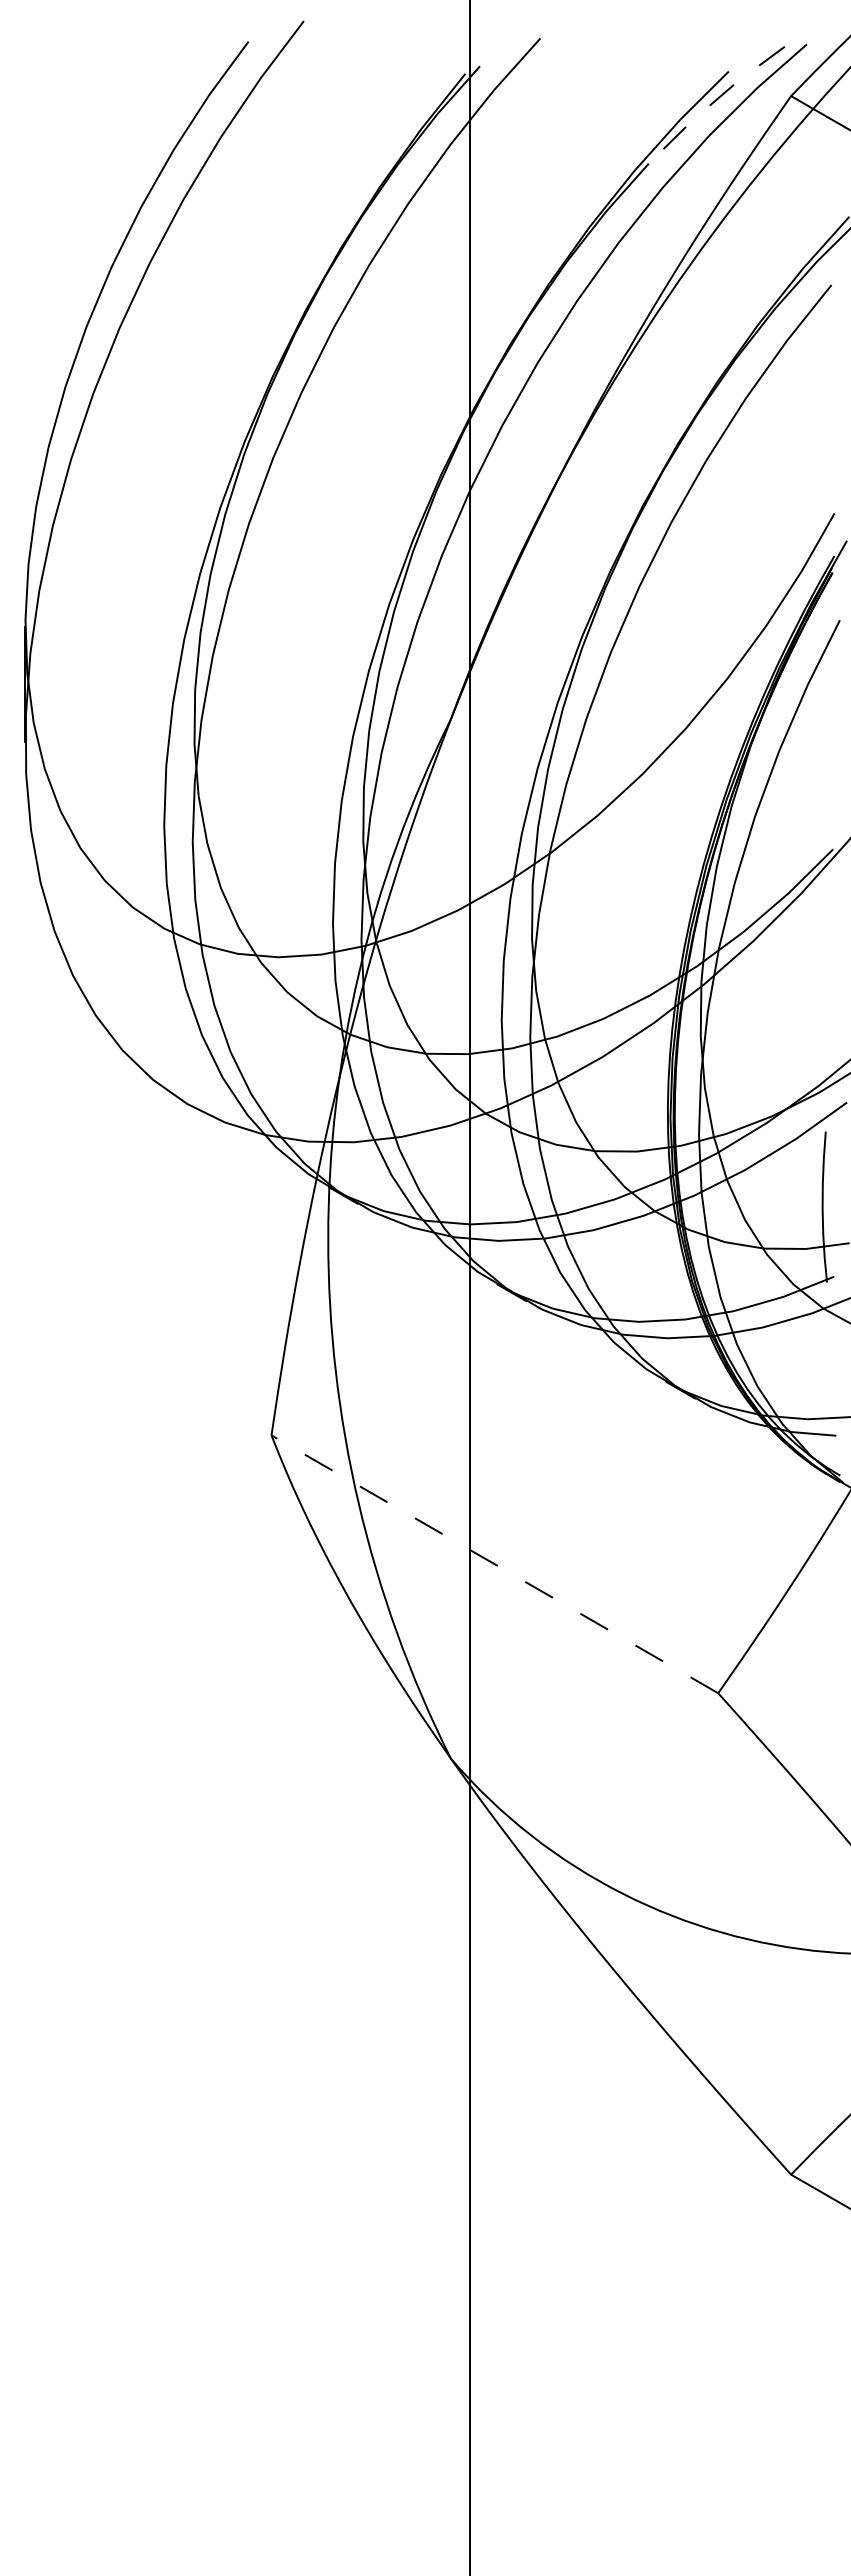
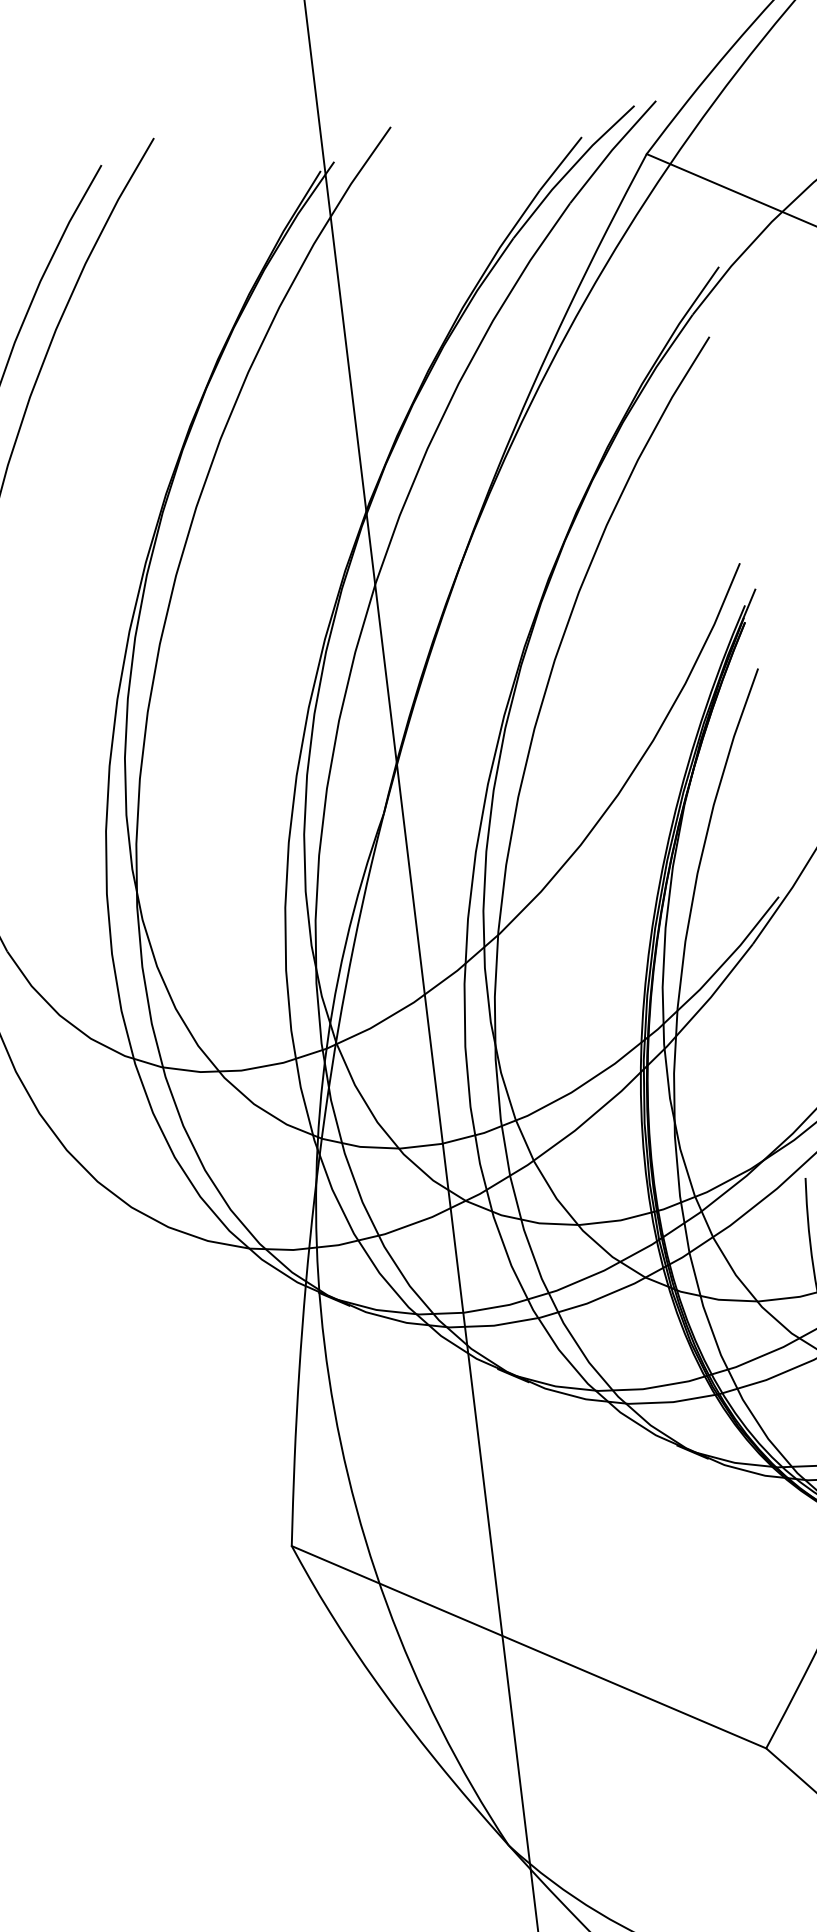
line: (713, 102) -> (570, 169), dashed -> solid
line: (494, 1564) -> (528, 1647), dashed -> solid

